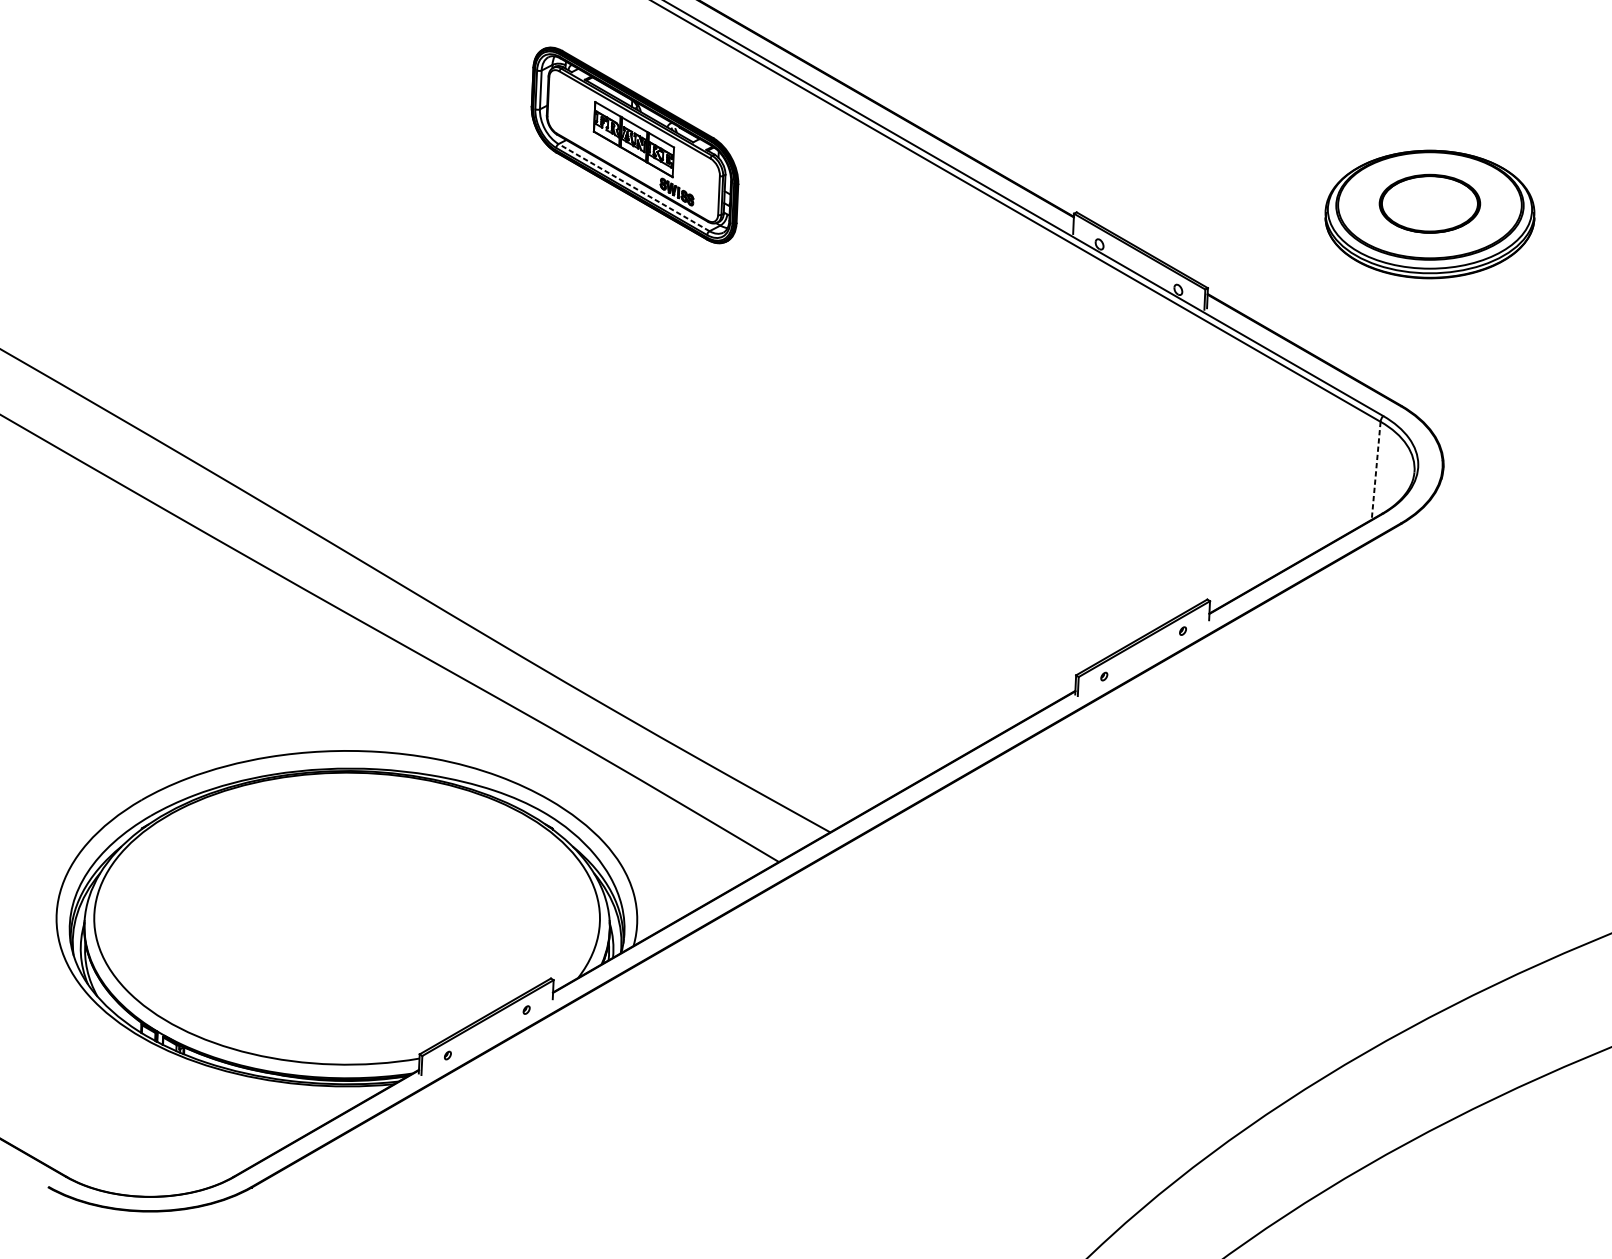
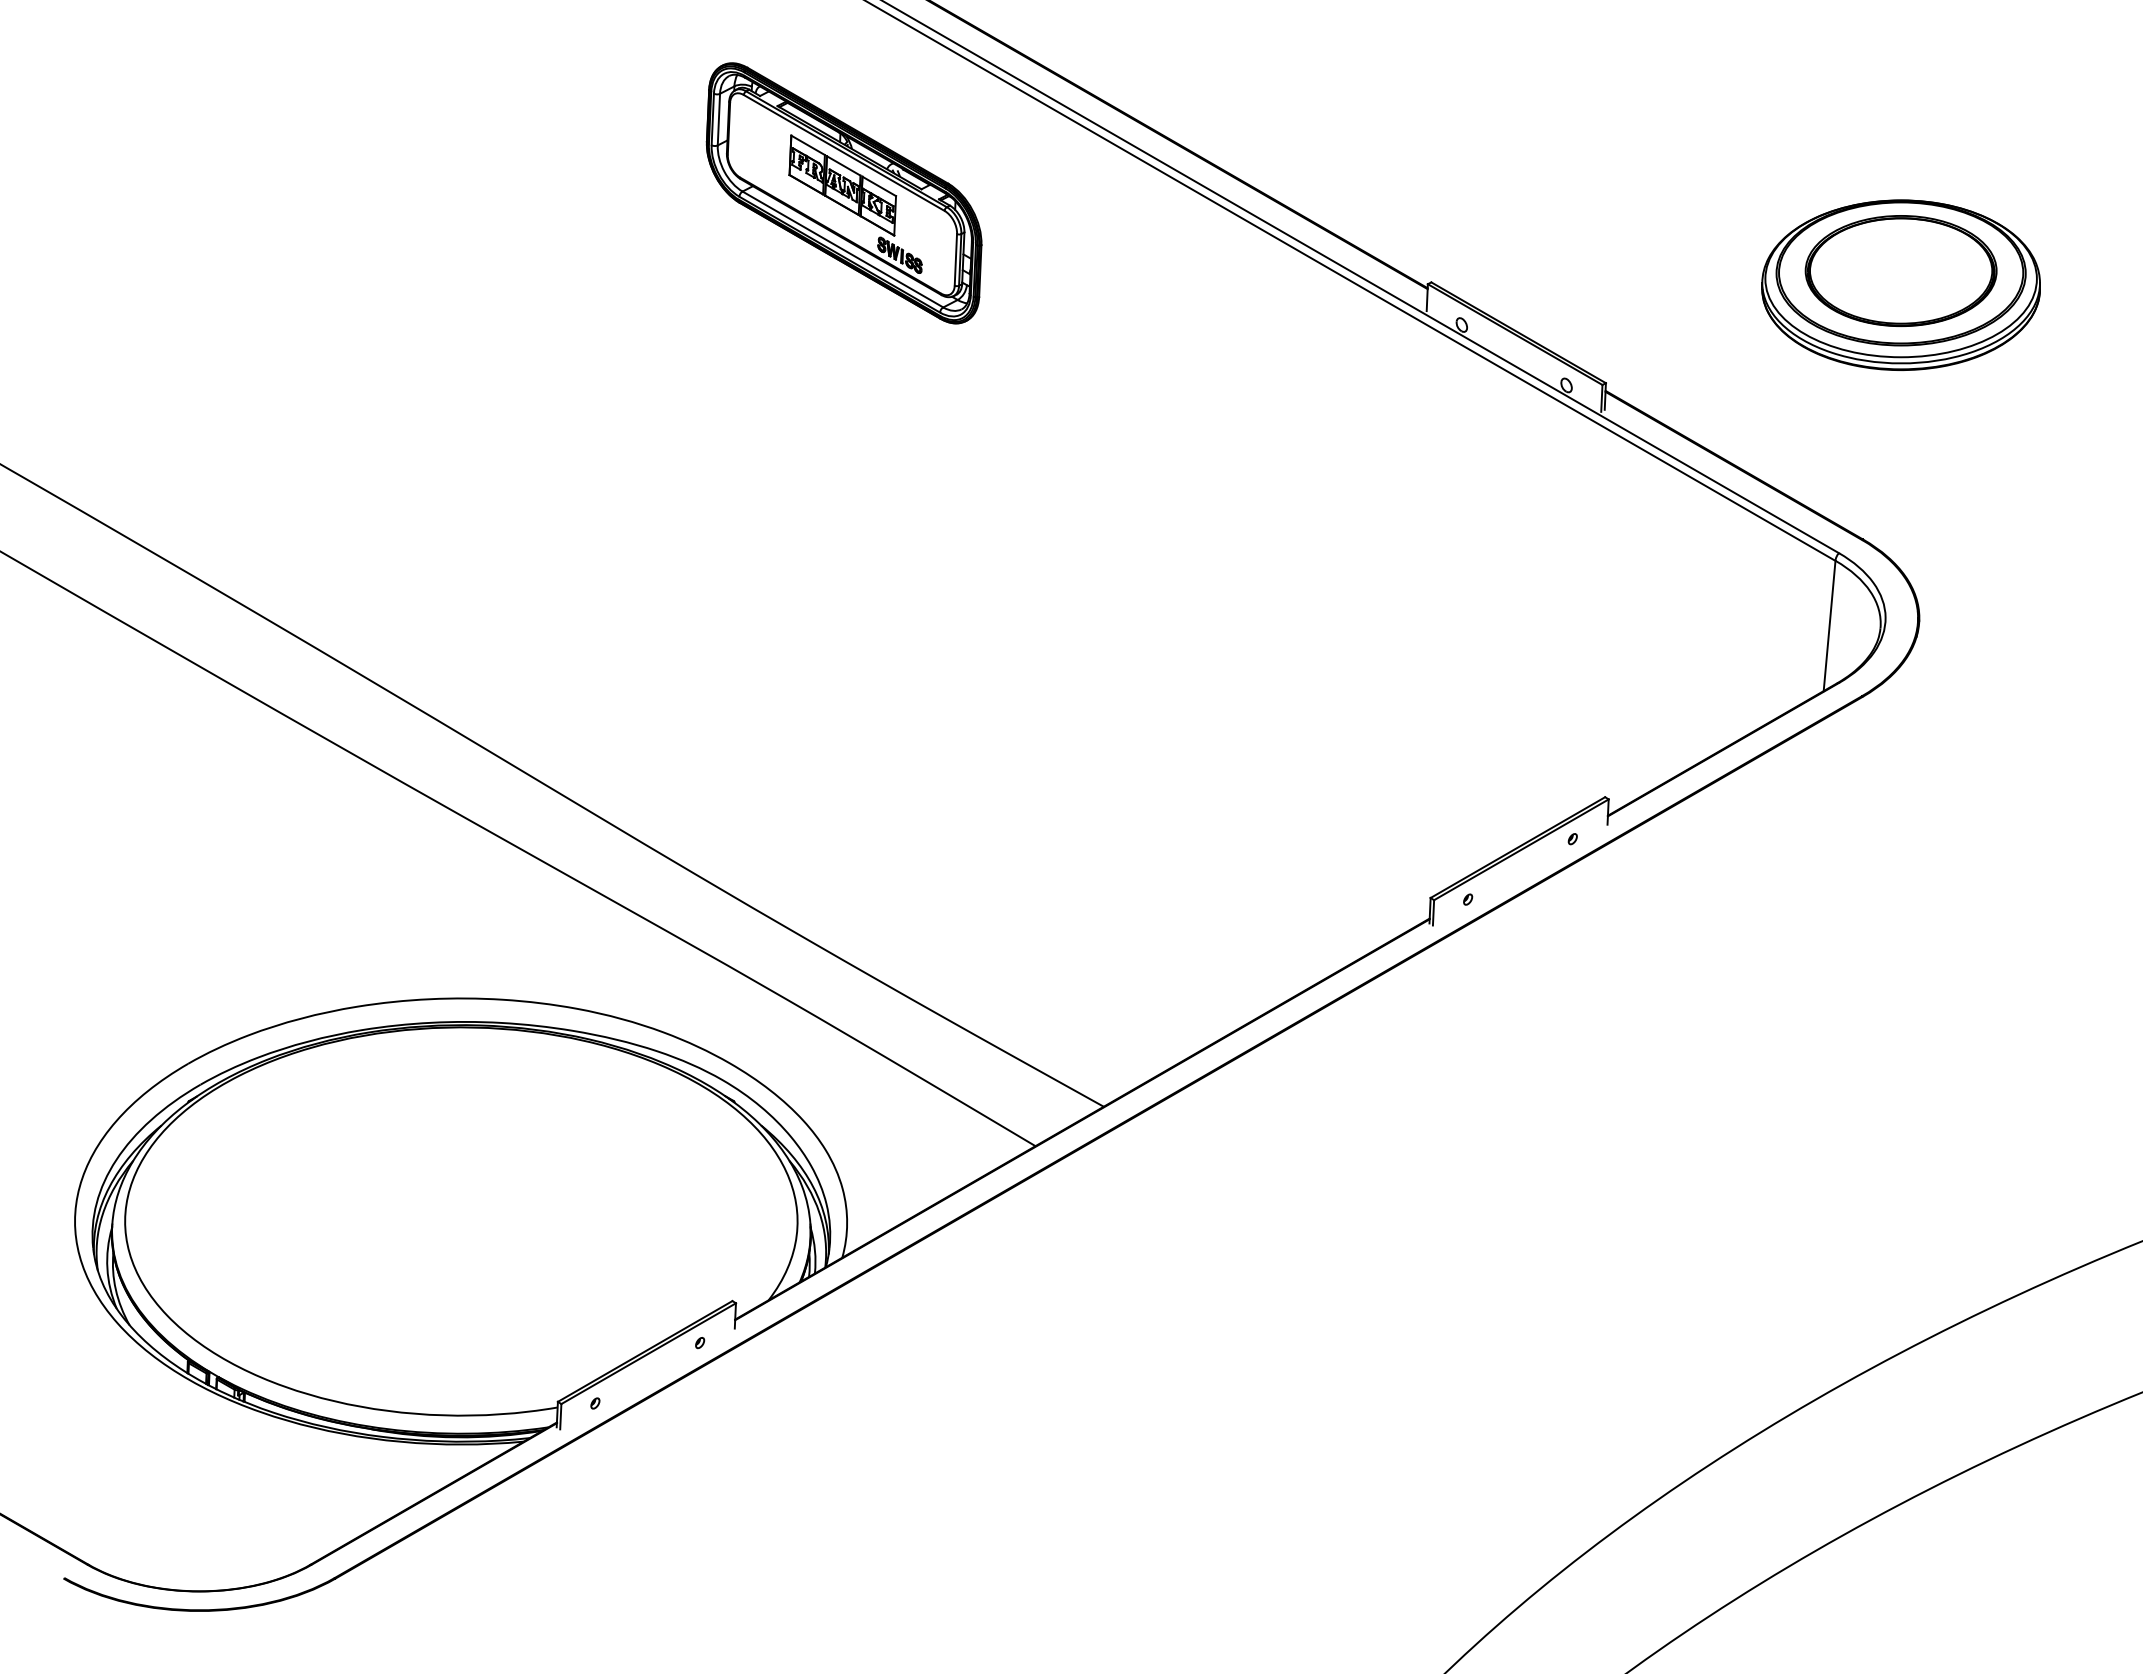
line: (633, 187) -> (842, 249), dashed -> solid
part: (1429, 203) -> (1900, 270), size x1.43
line: (1376, 471) -> (1829, 626), dashed -> solid

